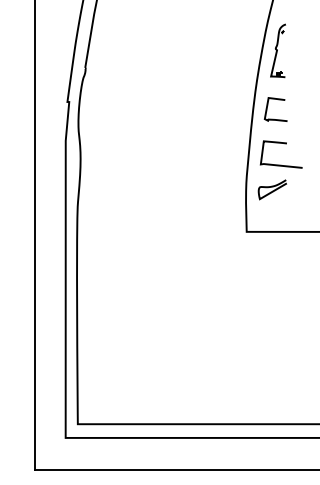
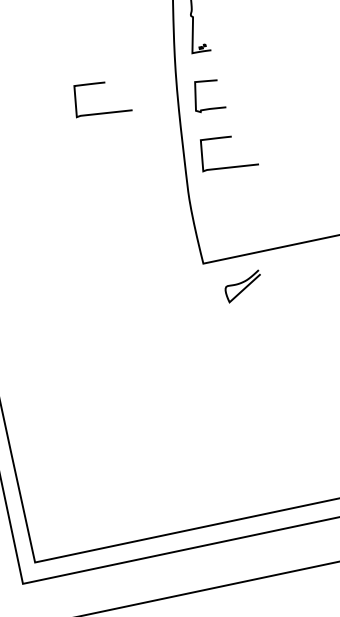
curve: (196, 105) -> (102, 111), added
curve: (272, 190) -> (243, 287), moved

